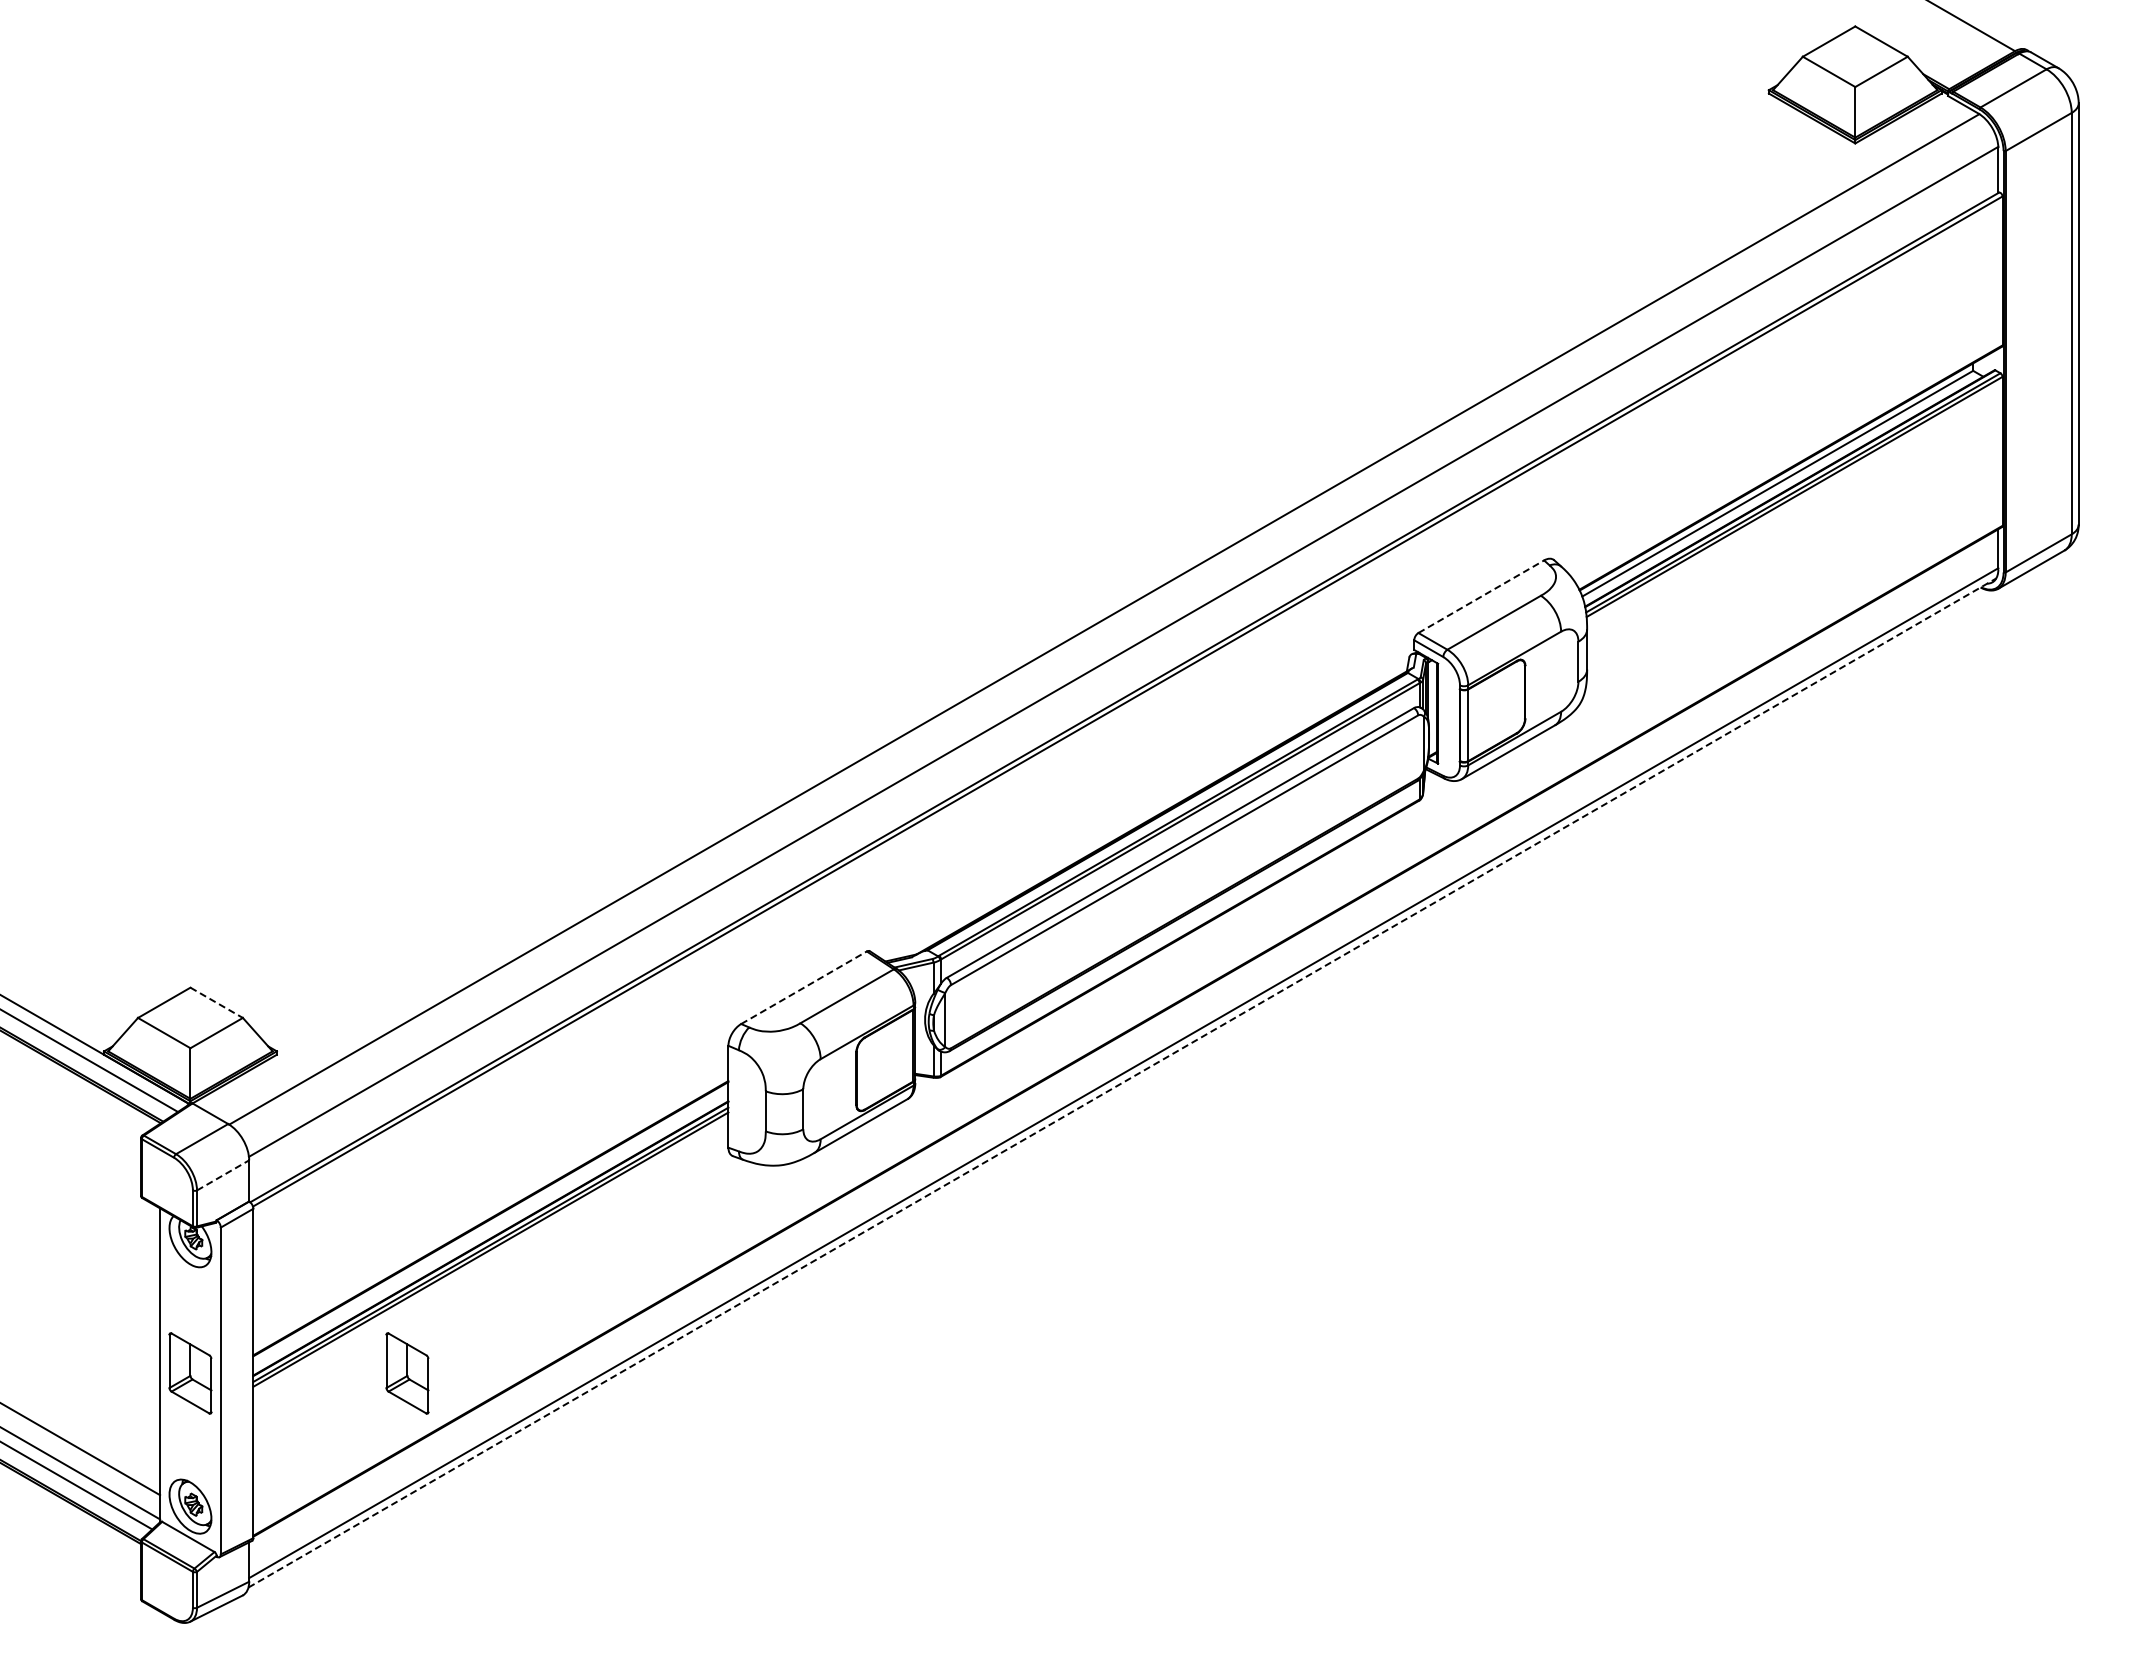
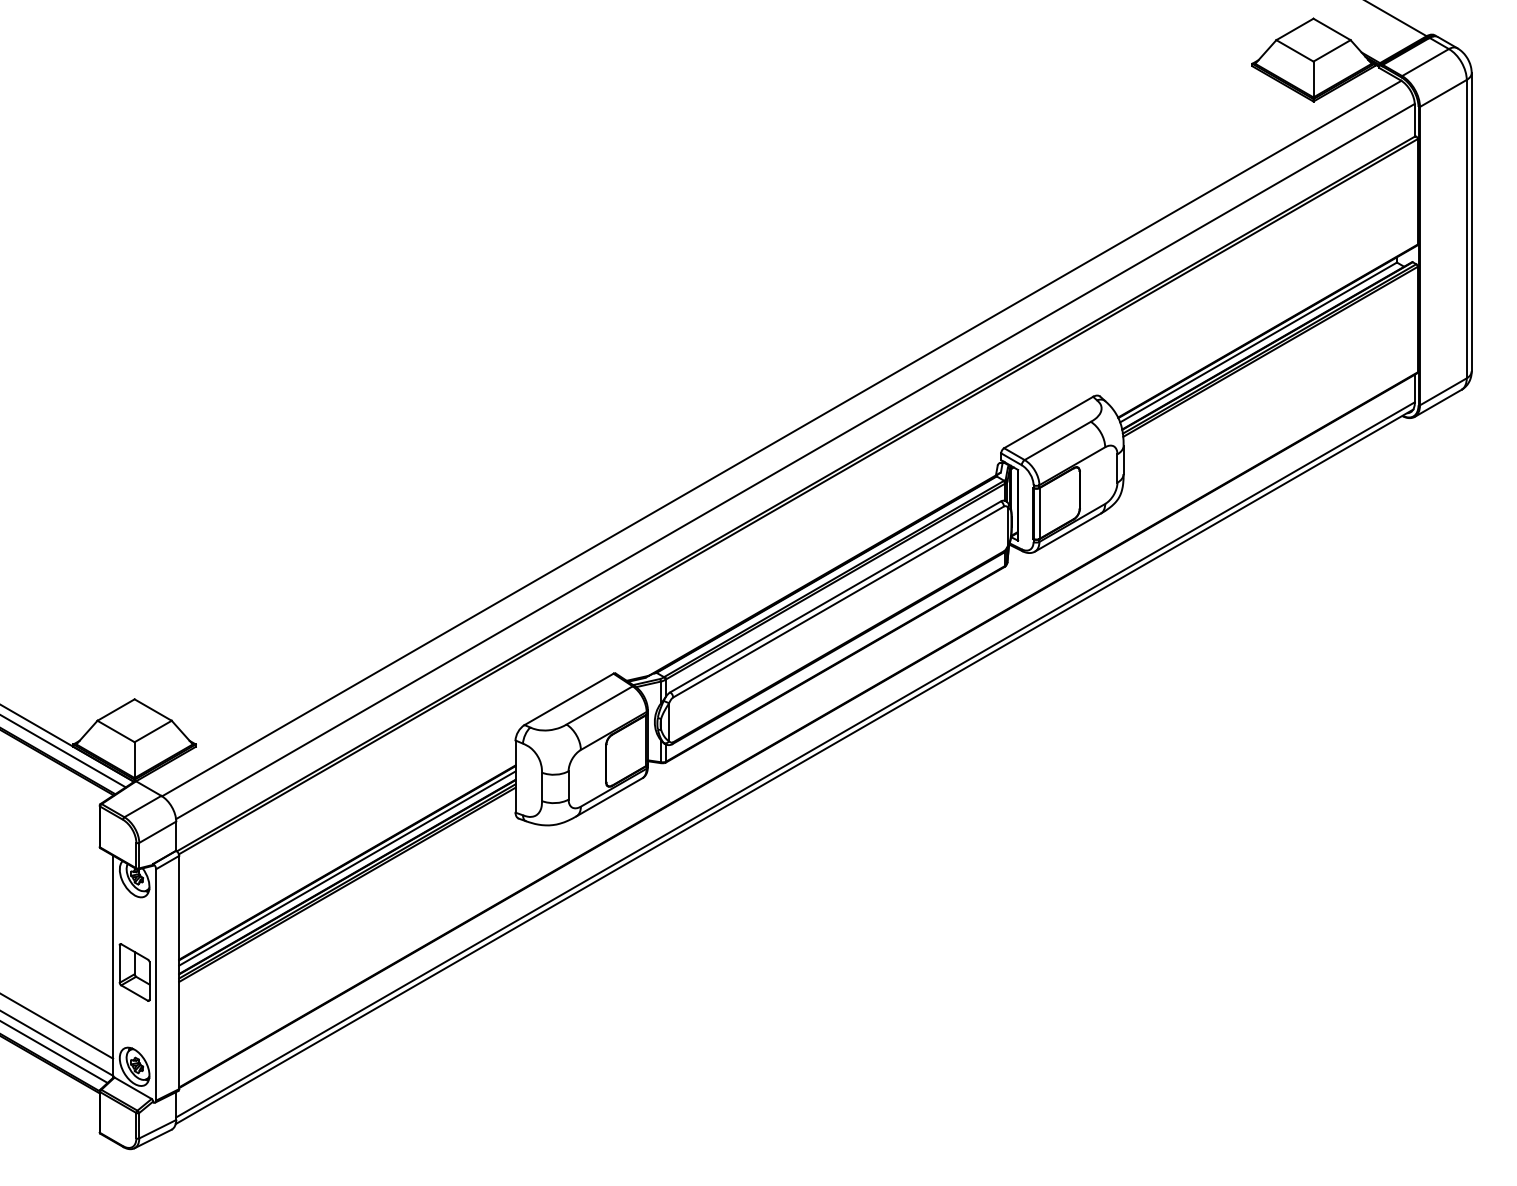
line: (1481, 596) -> (1048, 422), dashed -> solid
line: (804, 987) -> (569, 699), dashed -> solid
line: (217, 1003) -> (153, 710), dashed -> solid
line: (1122, 1082) -> (794, 766), dashed -> solid
line: (223, 1175) -> (158, 832), dashed -> solid
line: (490, 1226) -> (347, 868), added
part: (407, 1373) -> (288, 972), removed

